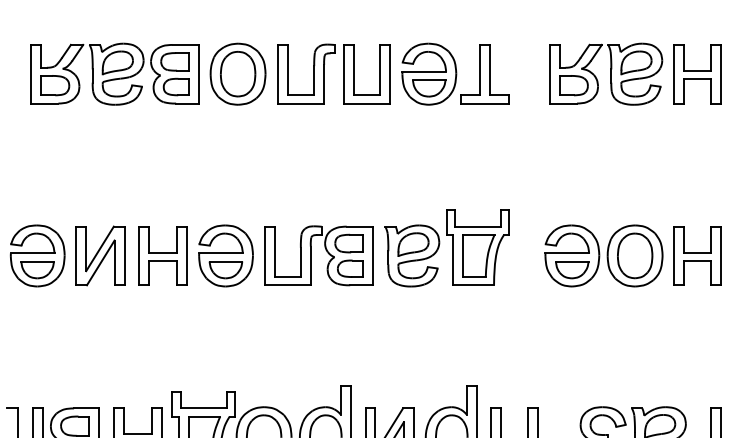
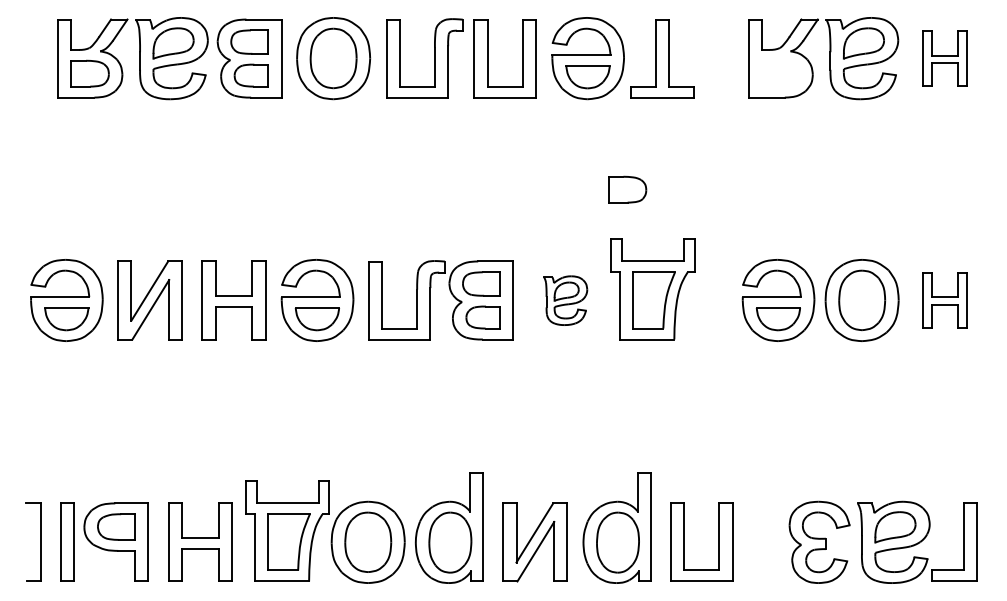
part: (697, 74) -> (945, 58), size x0.7
part: (573, 85) -> (627, 189), moved
part: (412, 255) -> (565, 300), size x0.6
part: (697, 255) -> (945, 300), size x0.7

